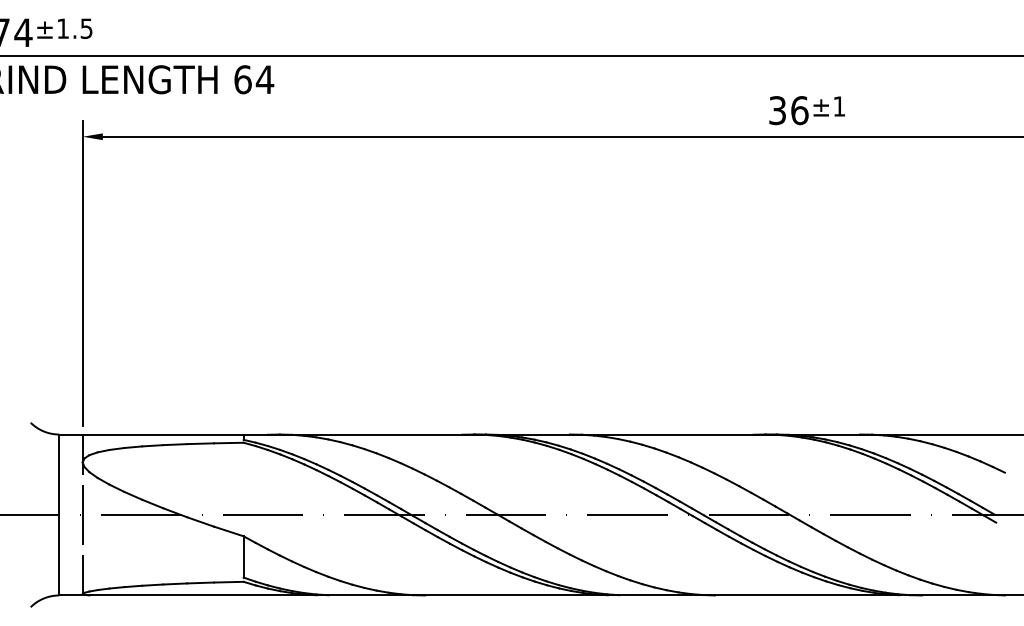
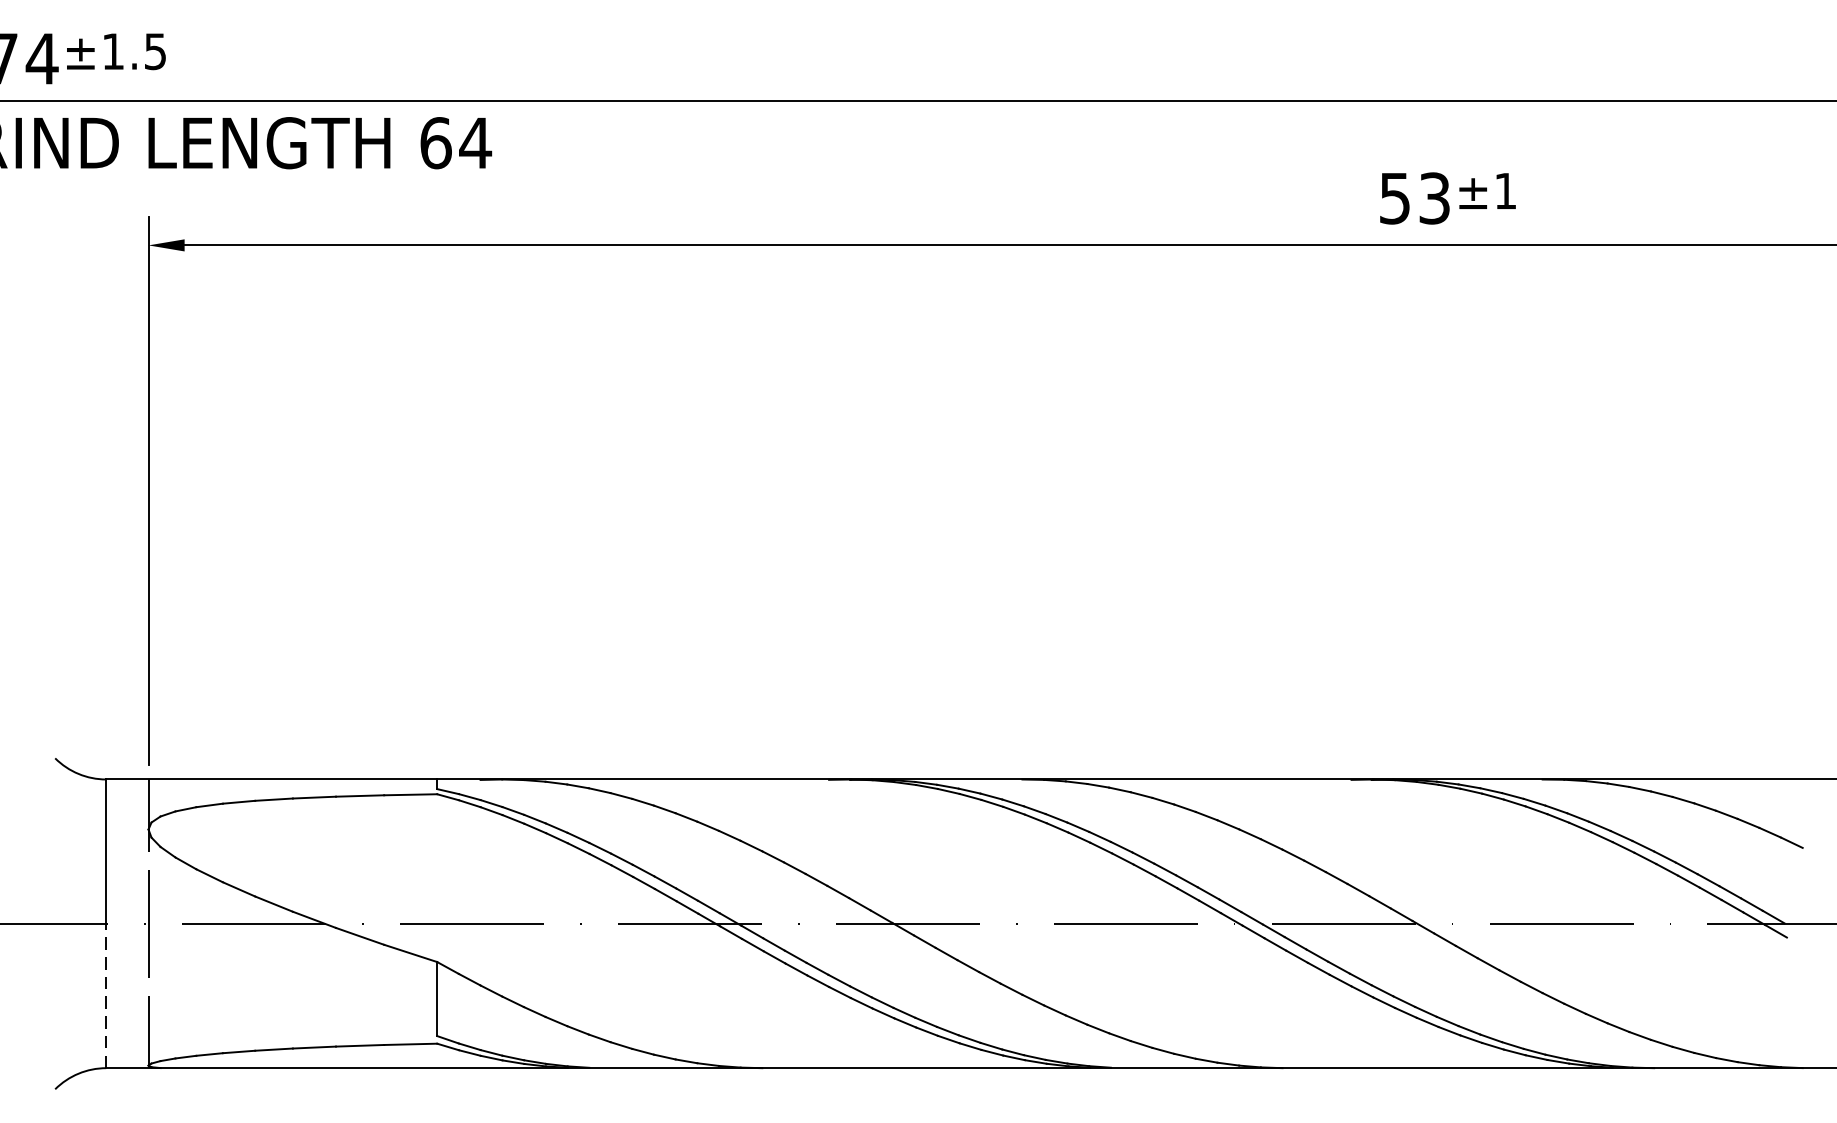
text: (789, 110) -> (1416, 198), 36 -> 53
line: (59, 554) -> (106, 994), solid -> dashed

